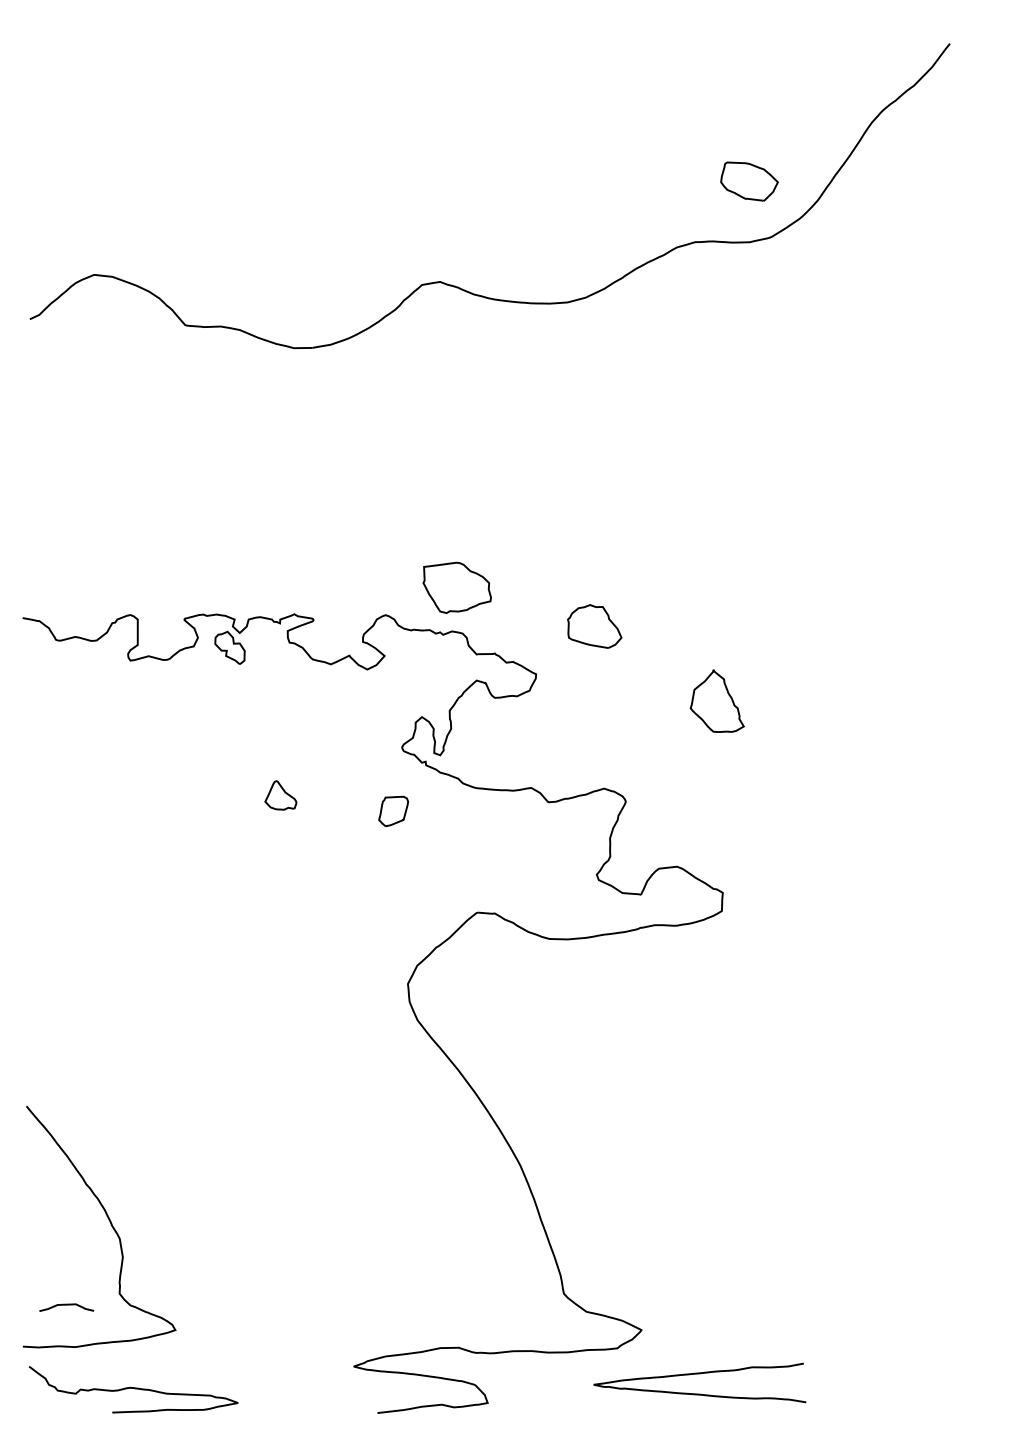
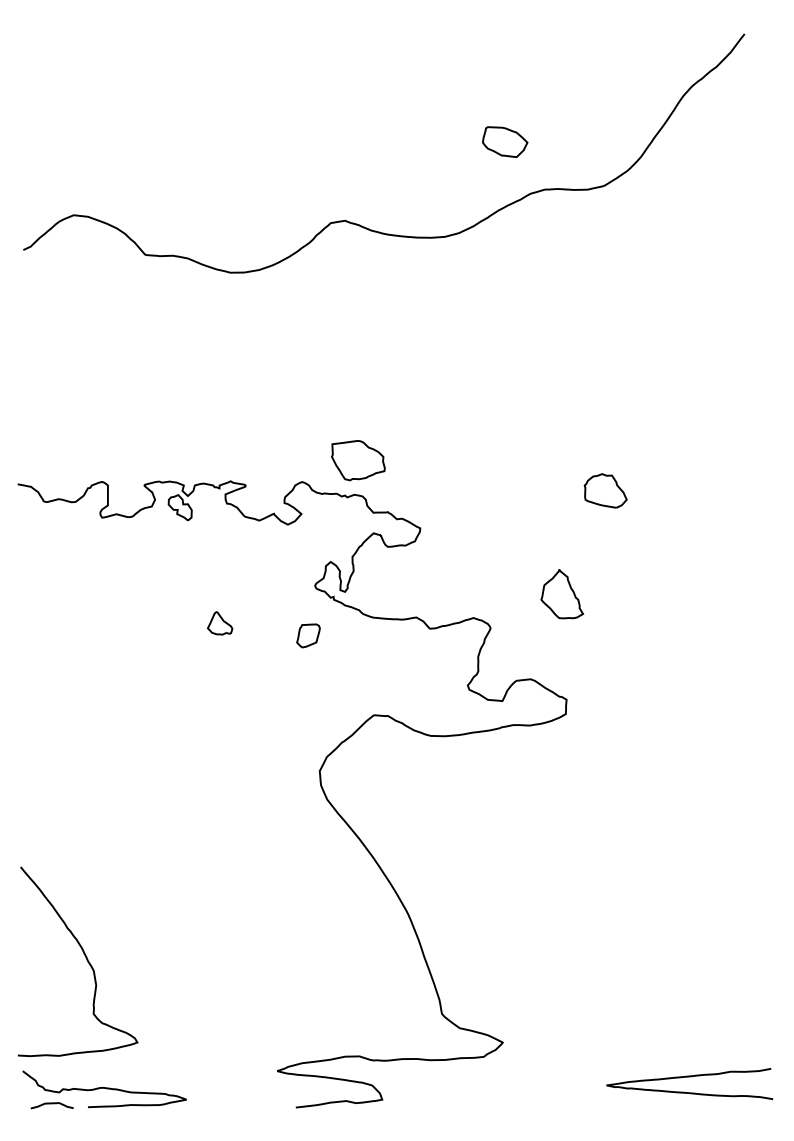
part: (749, 181) -> (505, 142), moved
part: (594, 626) -> (605, 490), moved
part: (716, 700) -> (561, 593), moved
curve: (66, 1305) -> (52, 1104), moved
curve: (699, 1374) -> (689, 1077), moved

